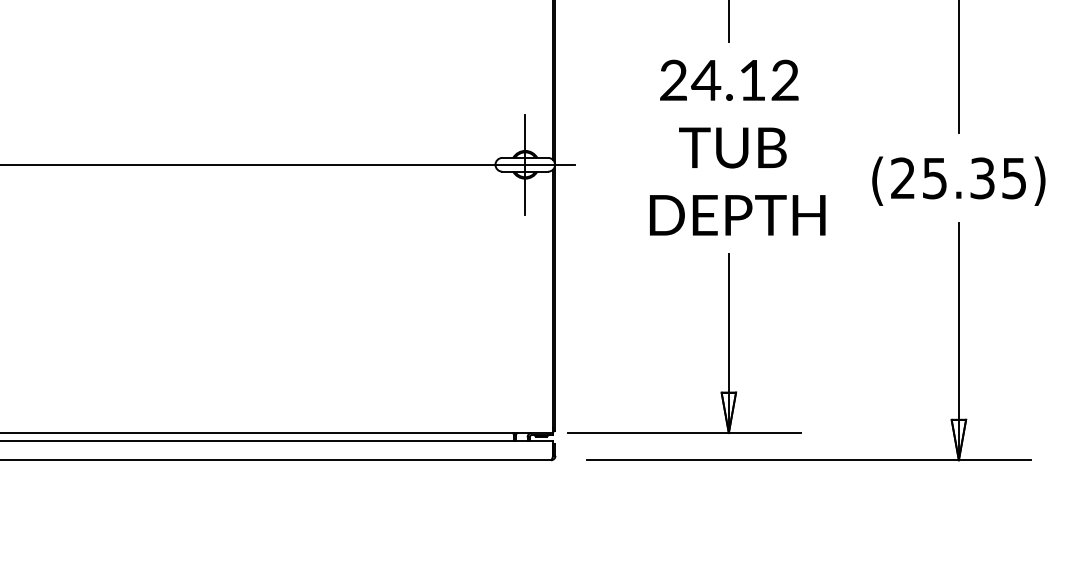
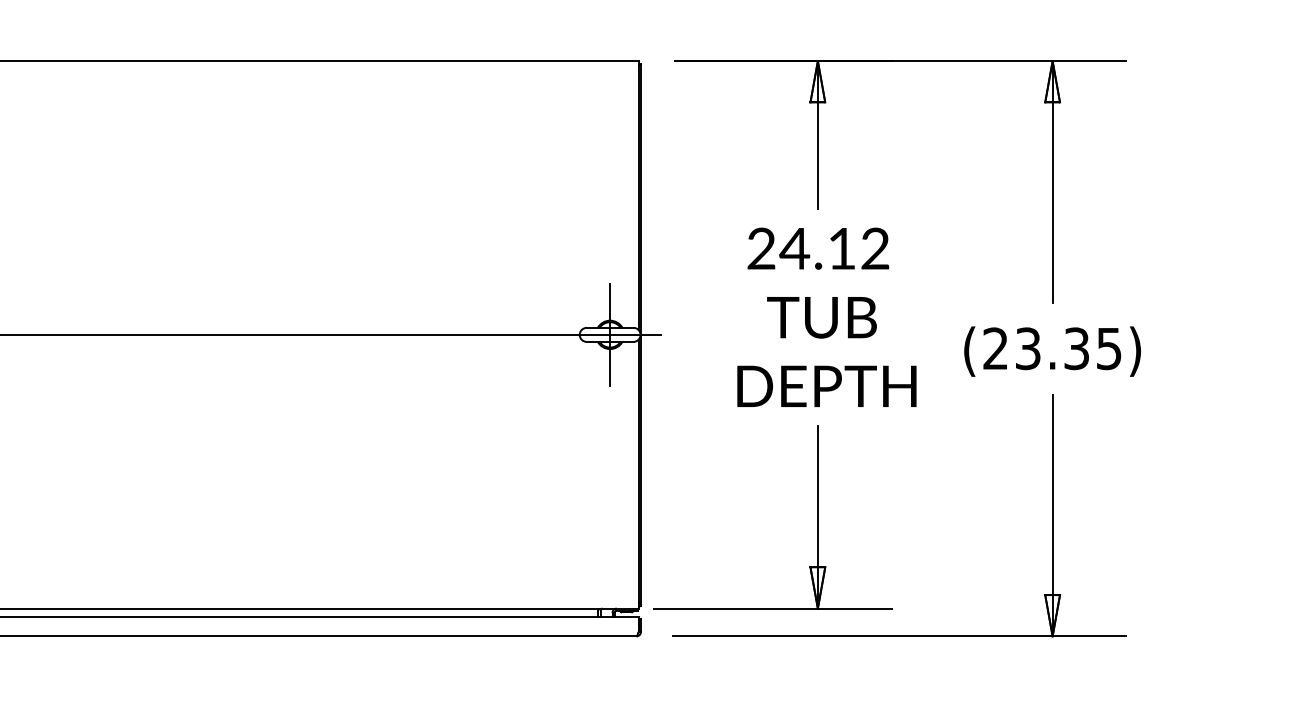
text: (935, 178) -> (1028, 348), (25.35) -> (23.35)

